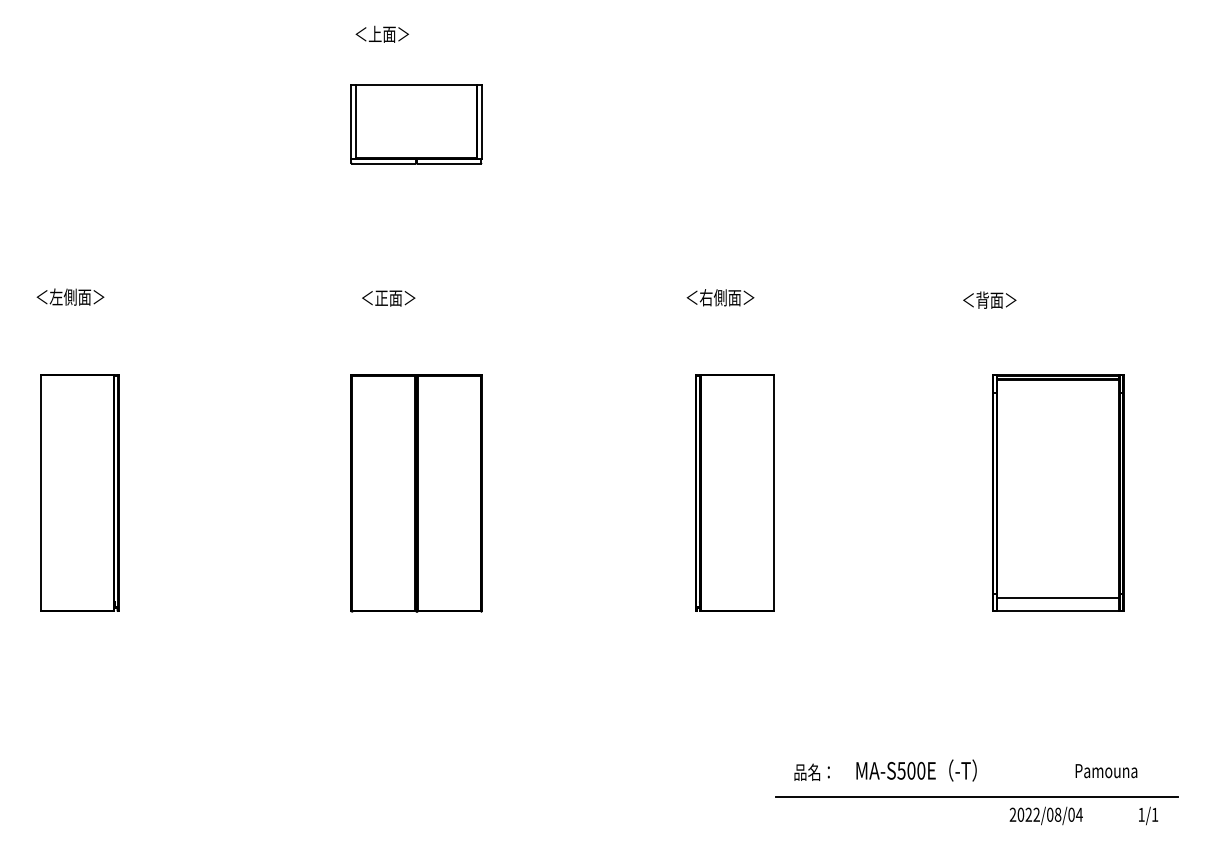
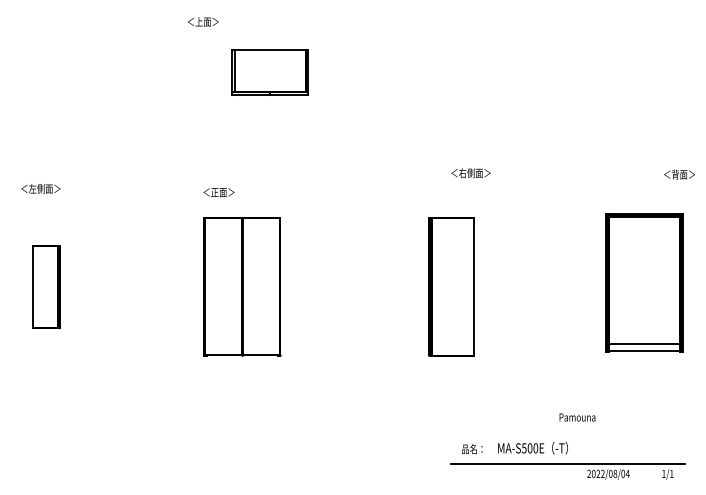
text: (382, 33) -> (203, 21), moved
part: (415, 124) -> (269, 72), moved
text: (69, 296) -> (40, 188), moved
text: (387, 298) -> (218, 192), moved
text: (719, 298) -> (470, 173), moved
text: (989, 299) -> (679, 174), moved
part: (80, 492) -> (46, 286), size x0.6
part: (735, 492) -> (451, 286), moved
part: (1058, 492) -> (644, 282), moved
text: (1106, 771) -> (577, 417), moved

